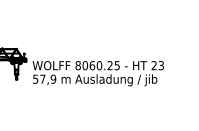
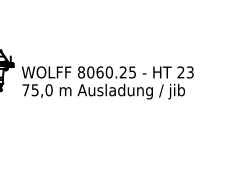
text: (44, 78) -> (37, 89), 57,9 -> 75,0

